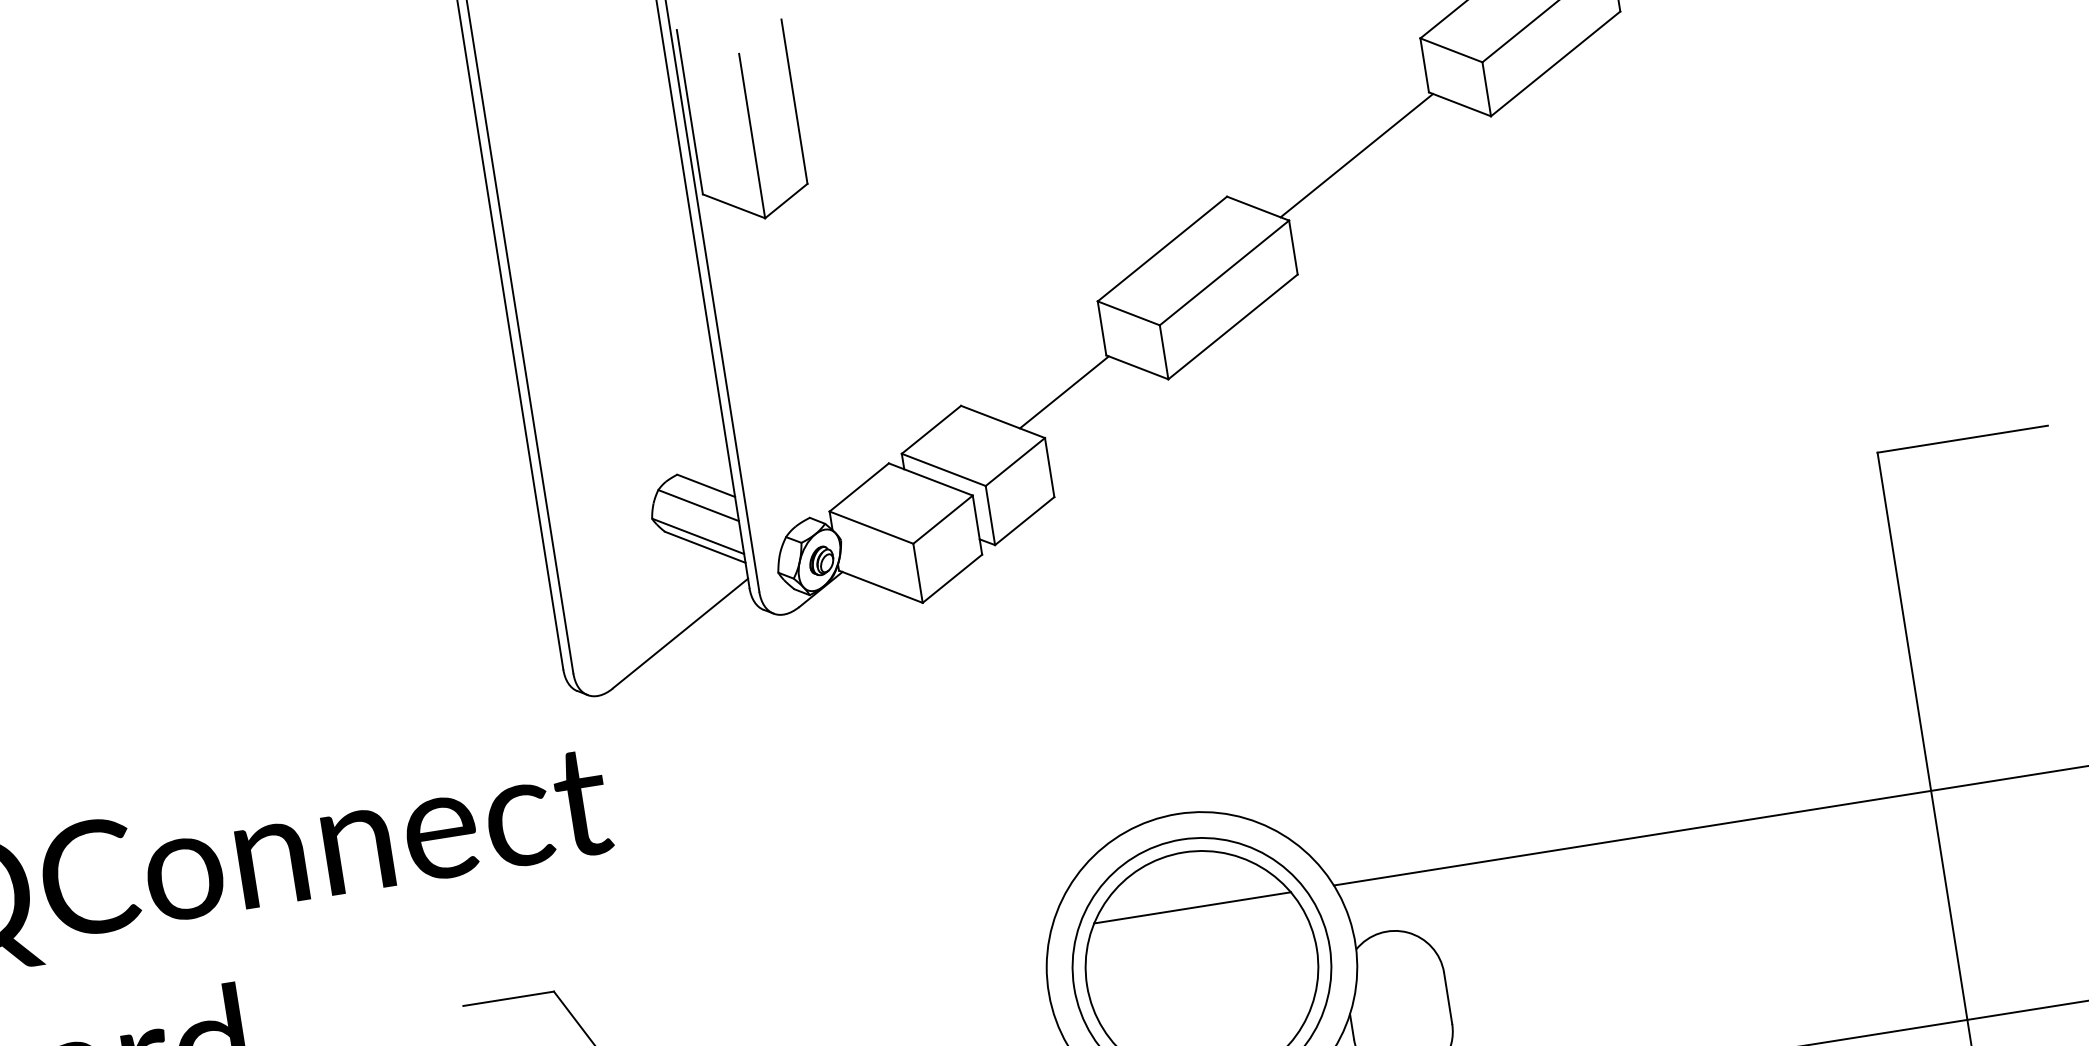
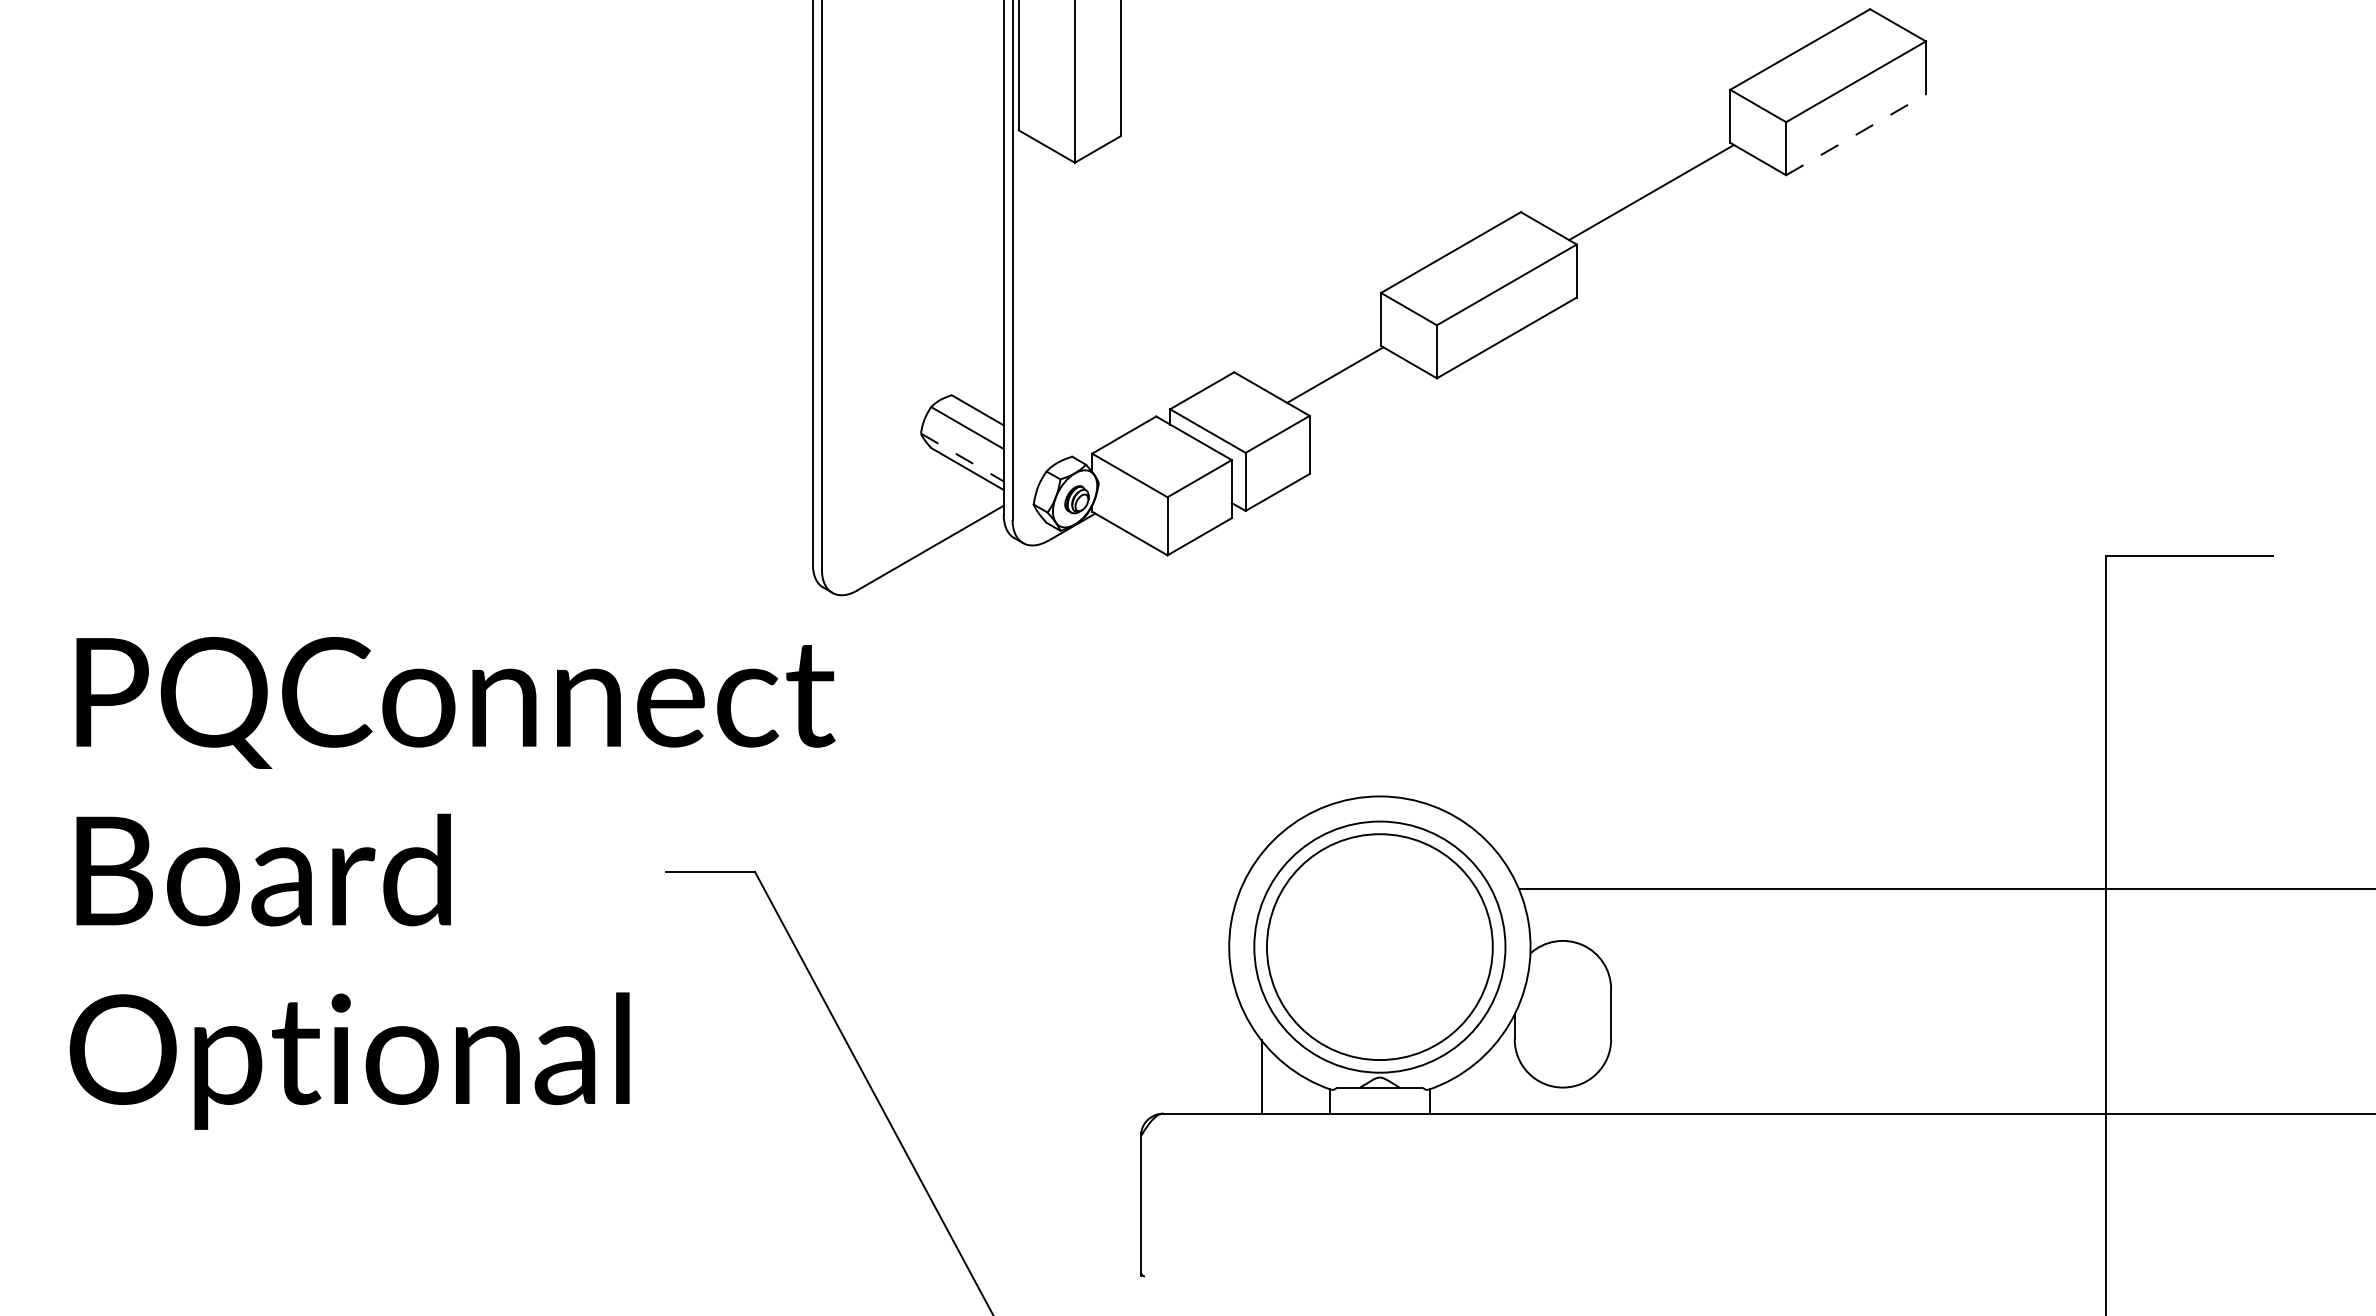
line: (1556, 63) -> (1856, 134), solid -> dashed
line: (698, 536) -> (962, 457), solid -> dashed
line: (1192, 907) -> (1379, 888), removed

